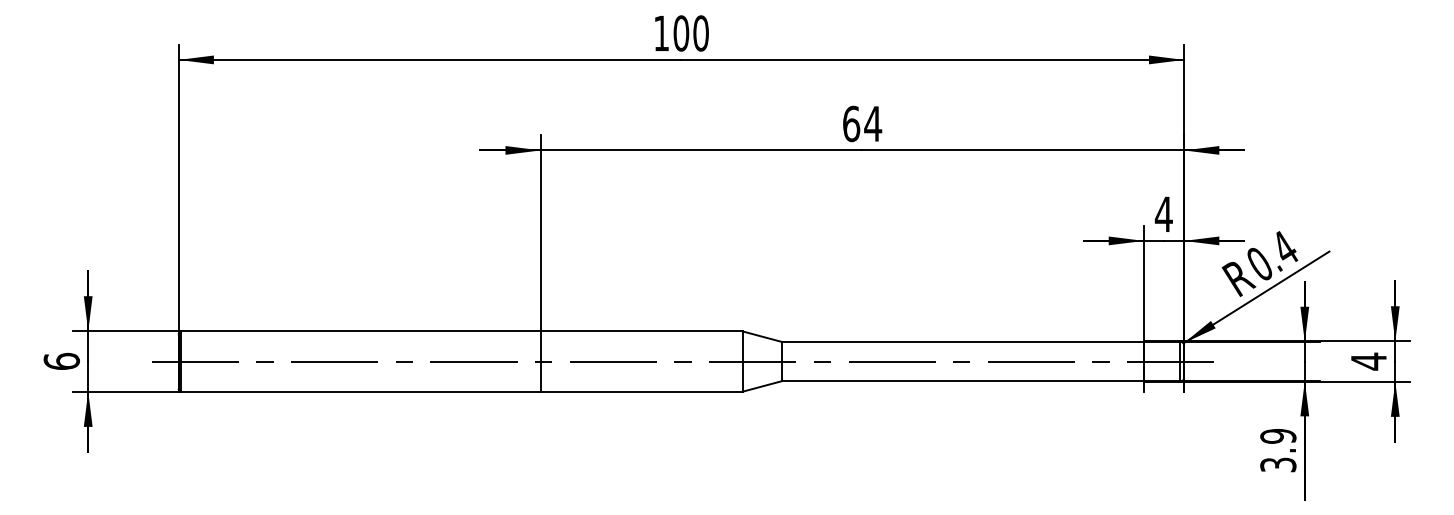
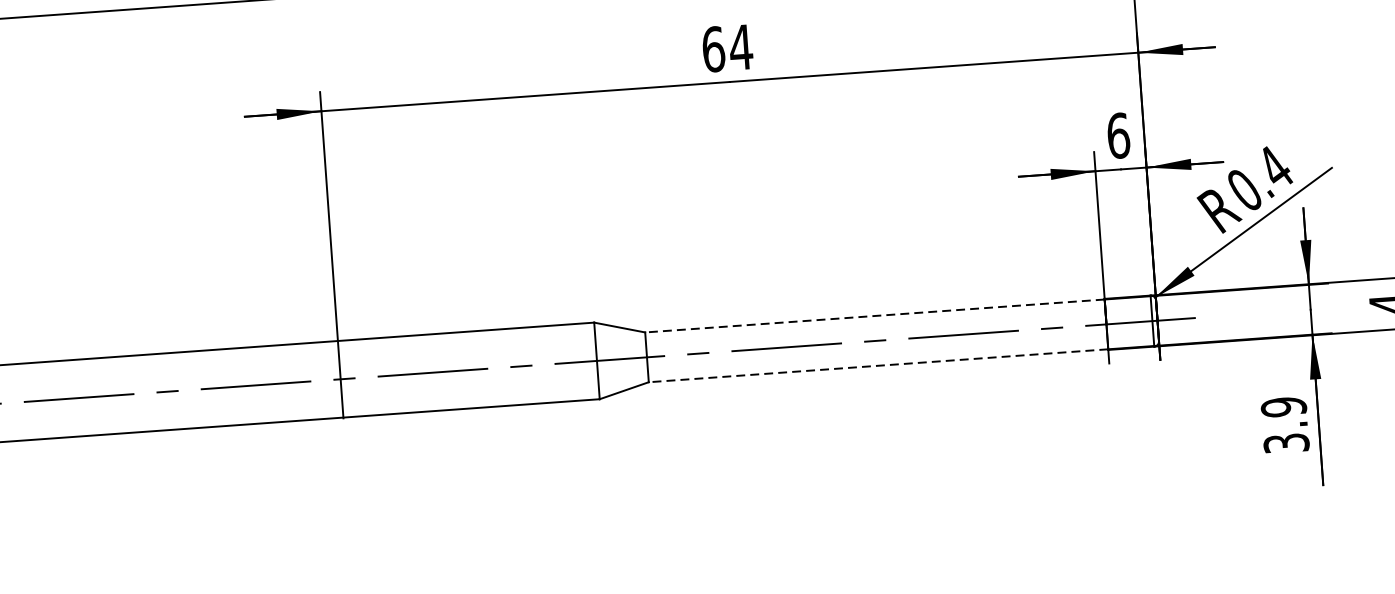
text: (1163, 214) -> (1117, 135), 4 -> 6
line: (962, 341) -> (874, 315), solid -> dashed
line: (962, 381) -> (877, 366), solid -> dashed

